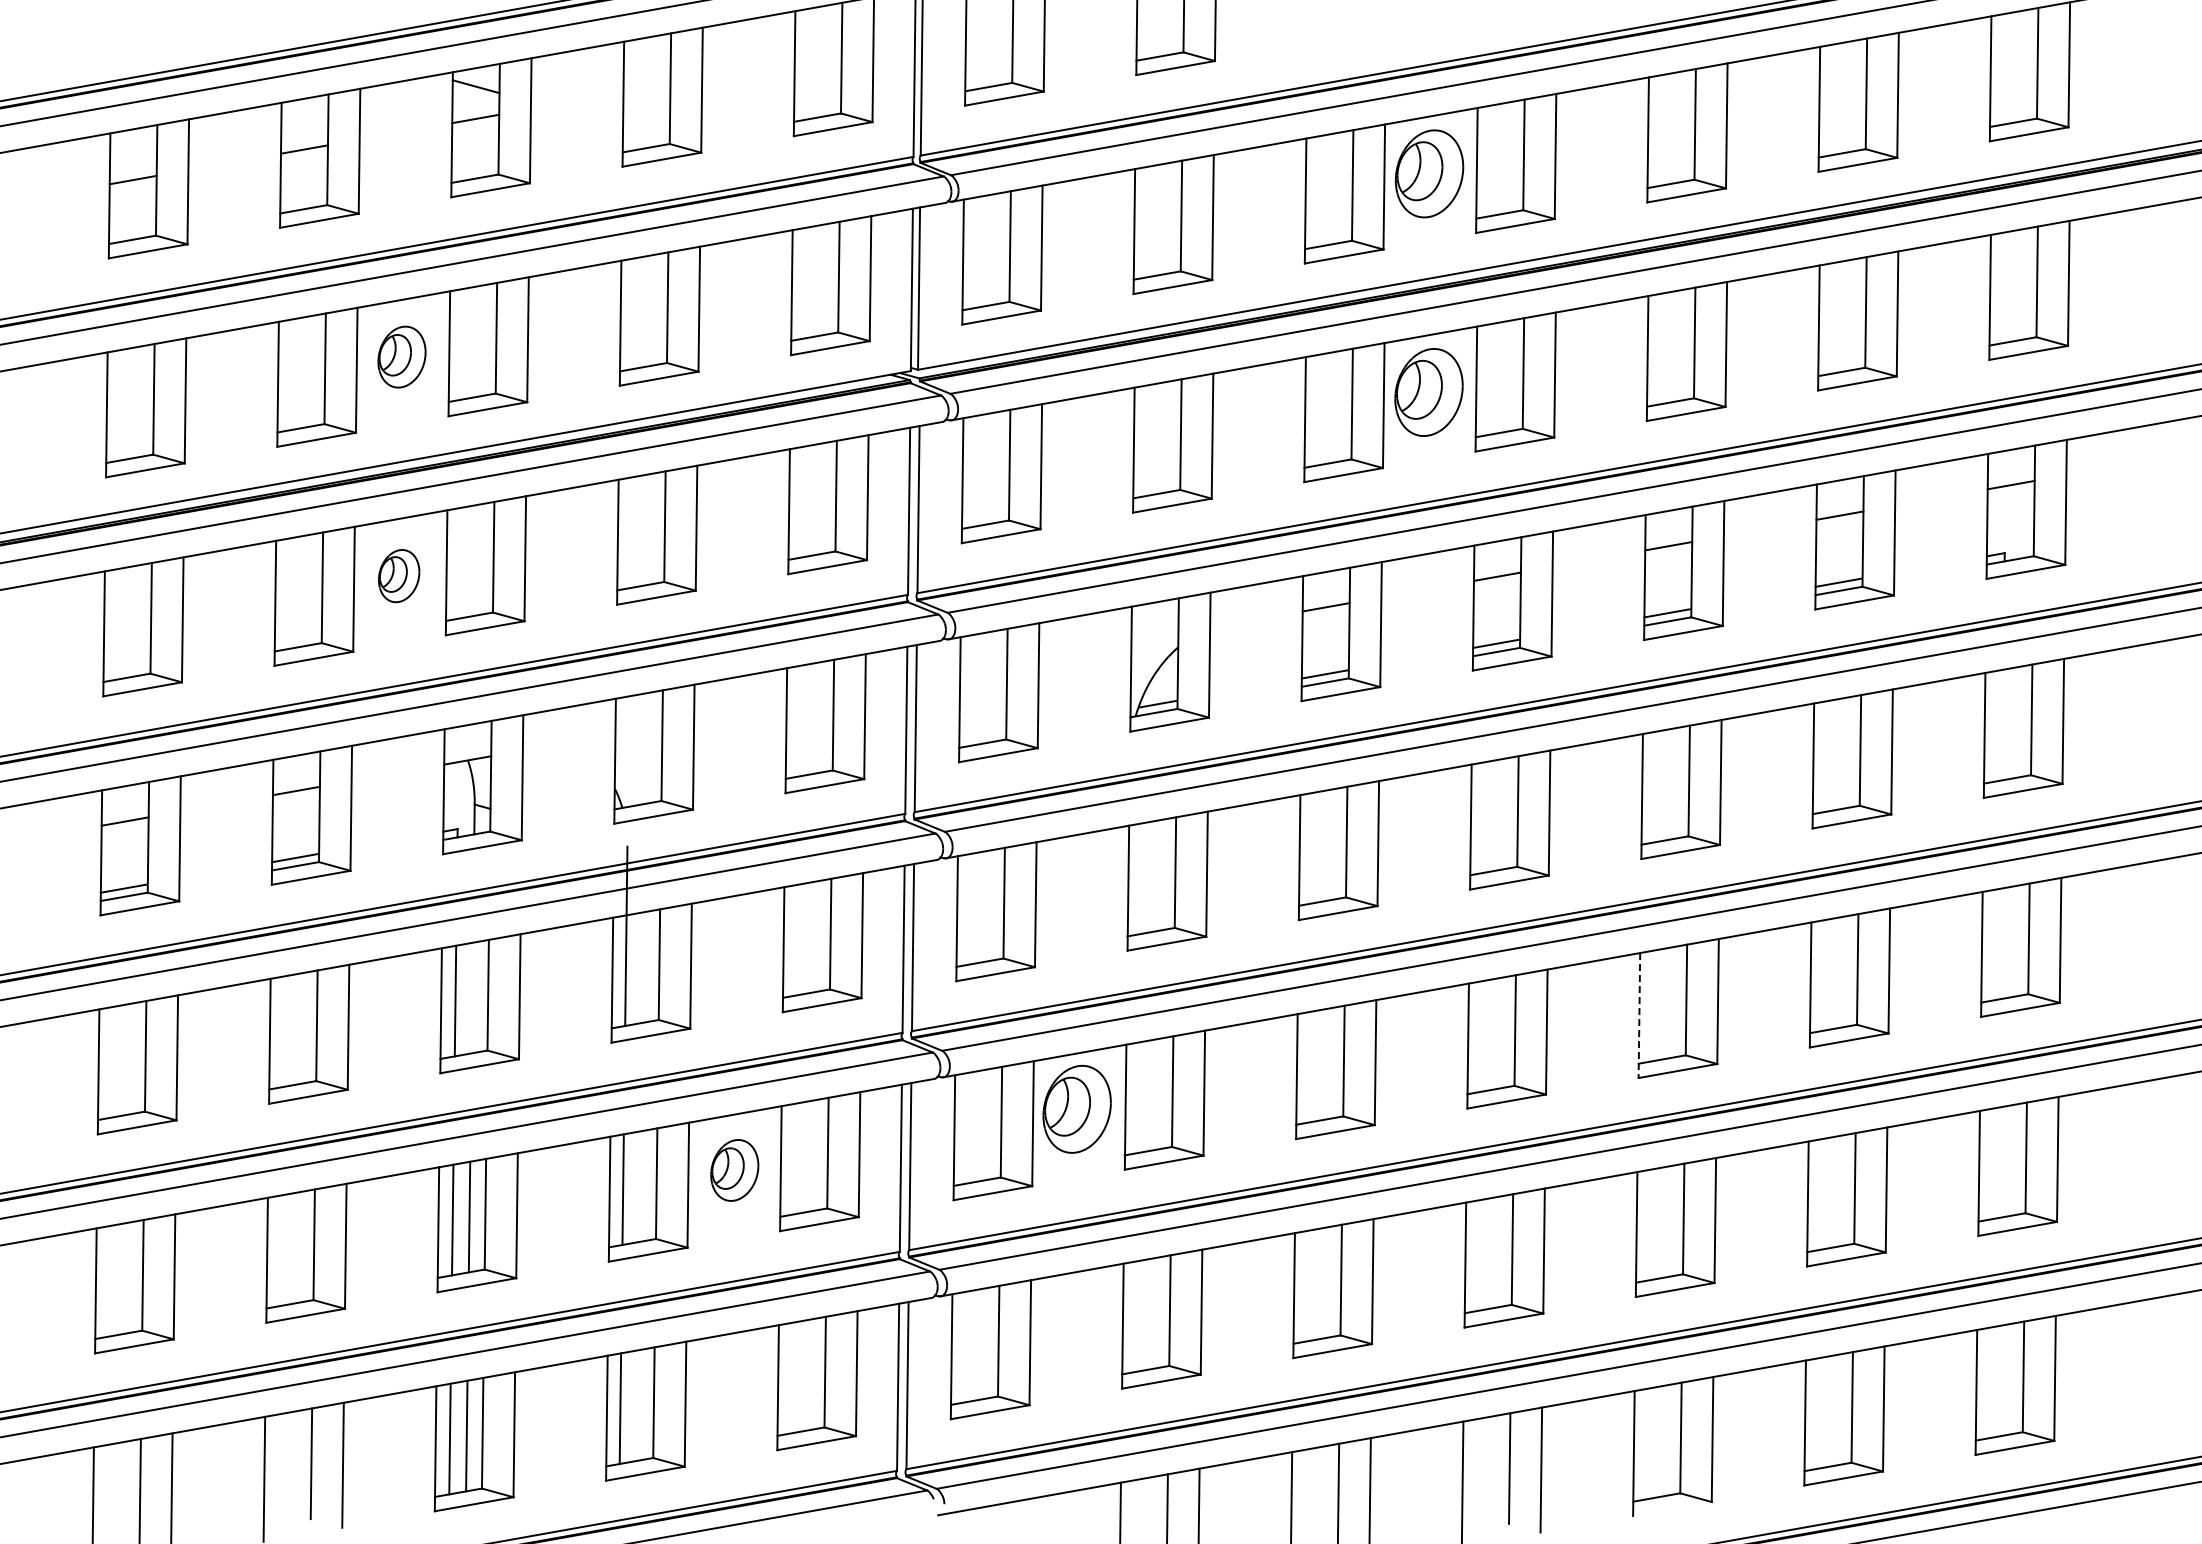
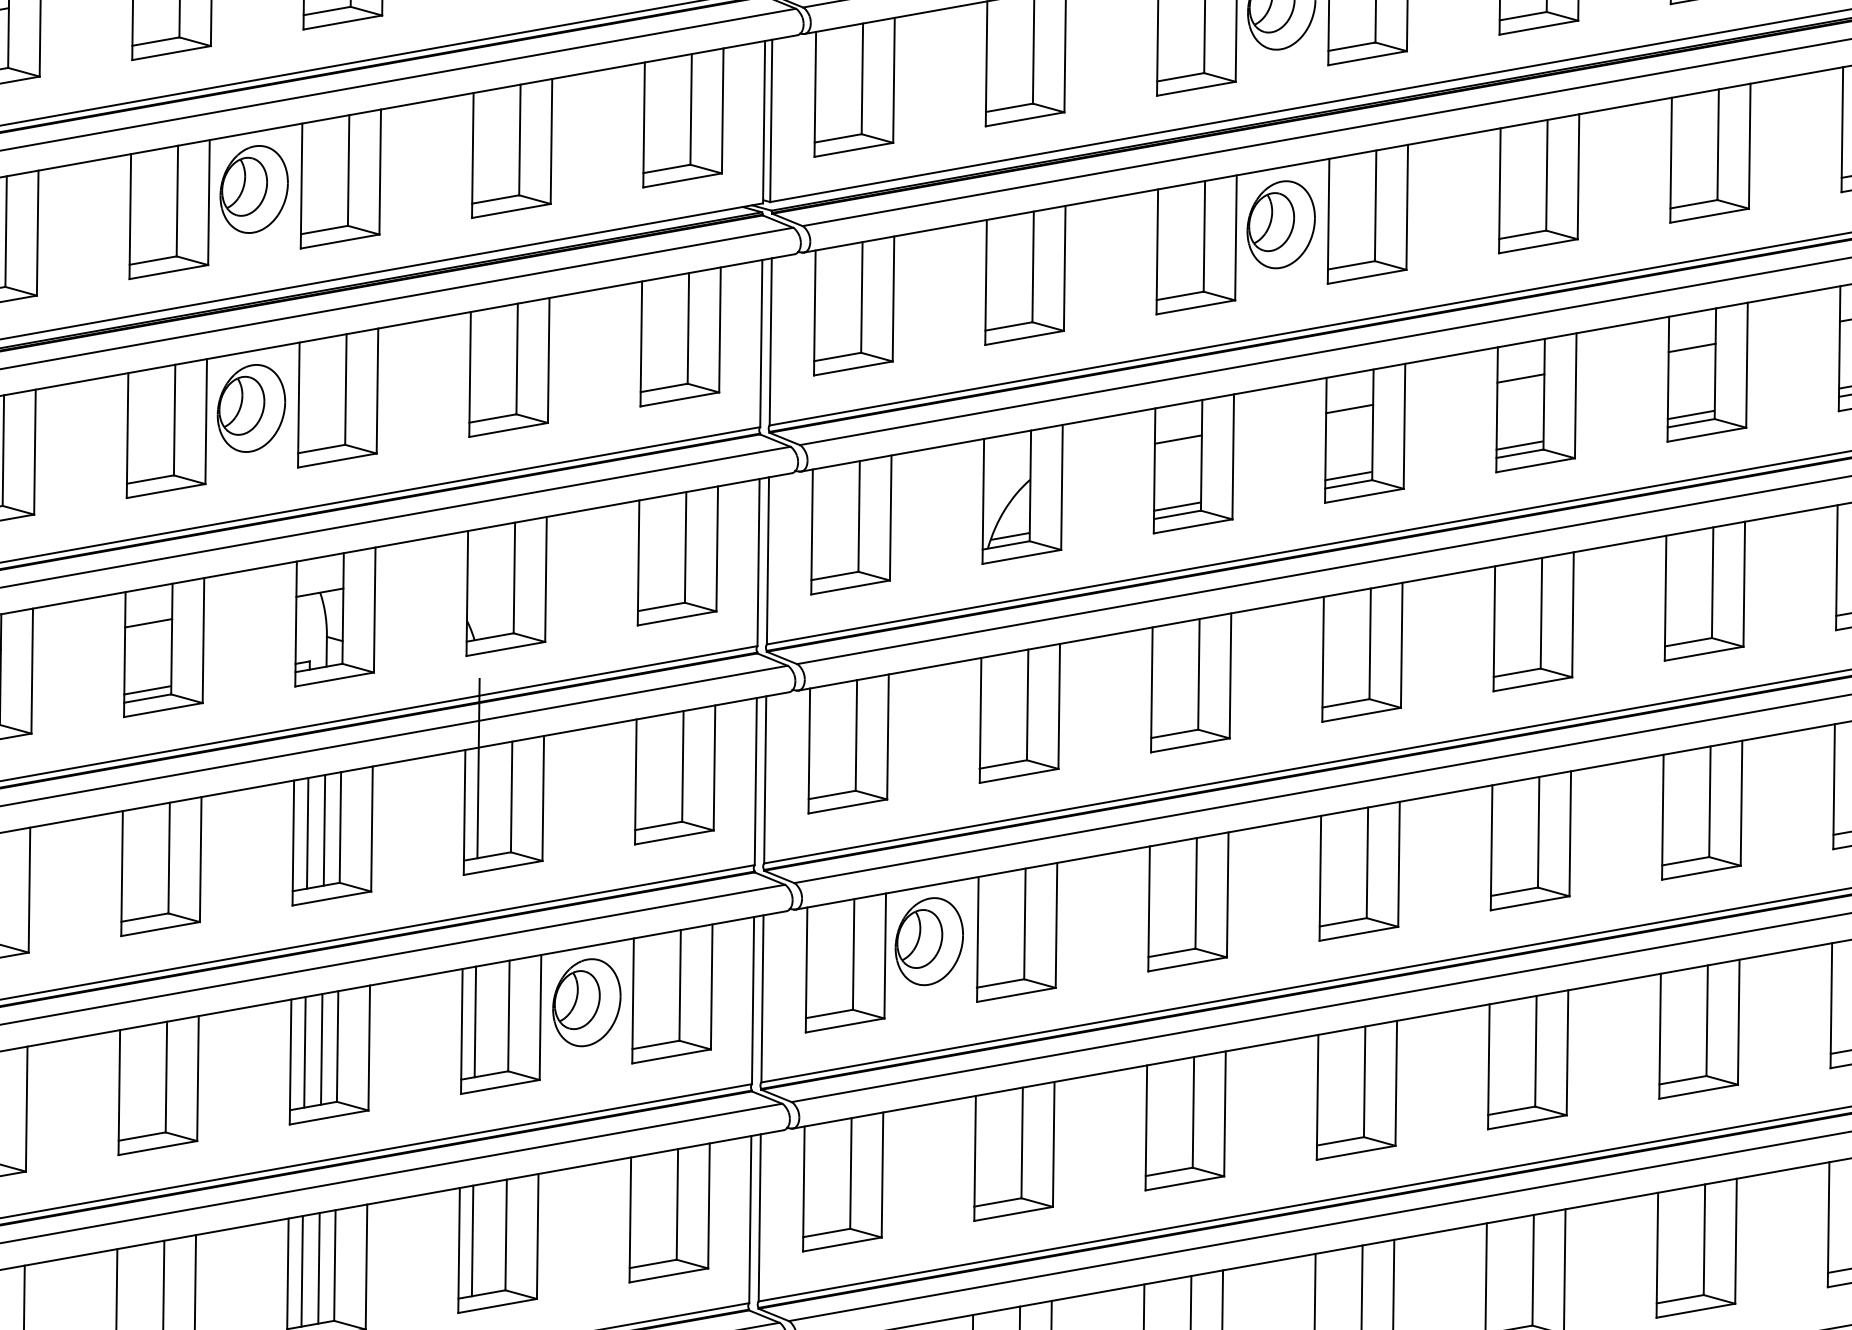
part: (401, 356) -> (253, 188), size x1.43
part: (398, 575) -> (250, 407), size x1.67
line: (471, 997) -> (323, 829), added
line: (1639, 1016) -> (1491, 848), dashed -> solid
part: (734, 1170) -> (586, 1002), size x1.43

